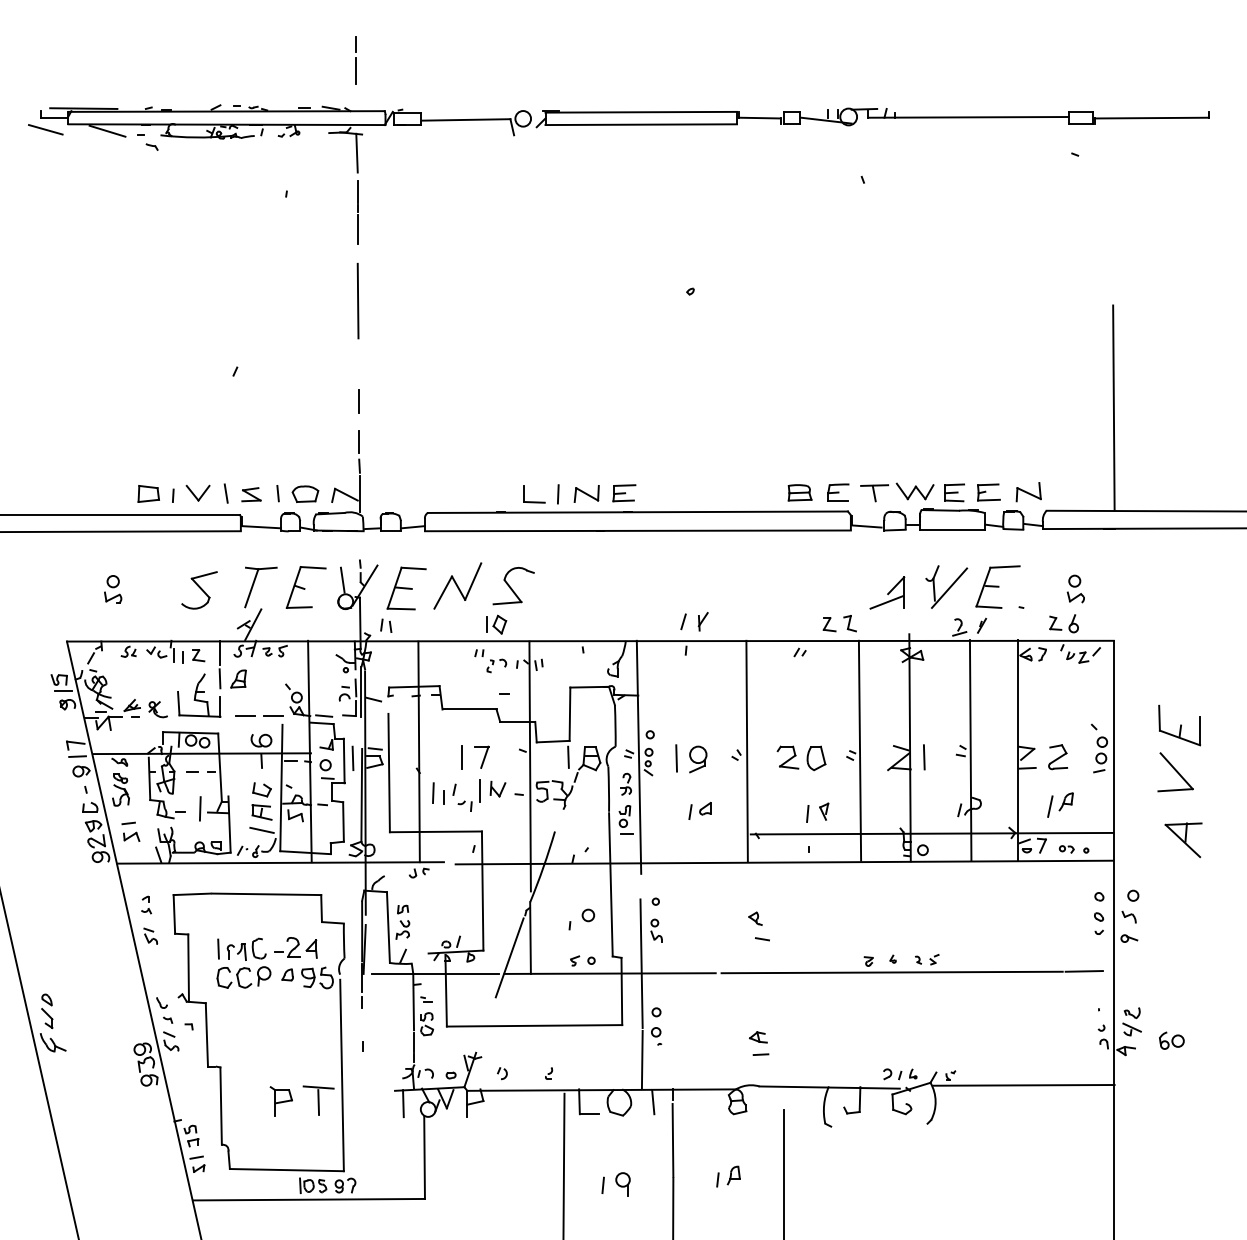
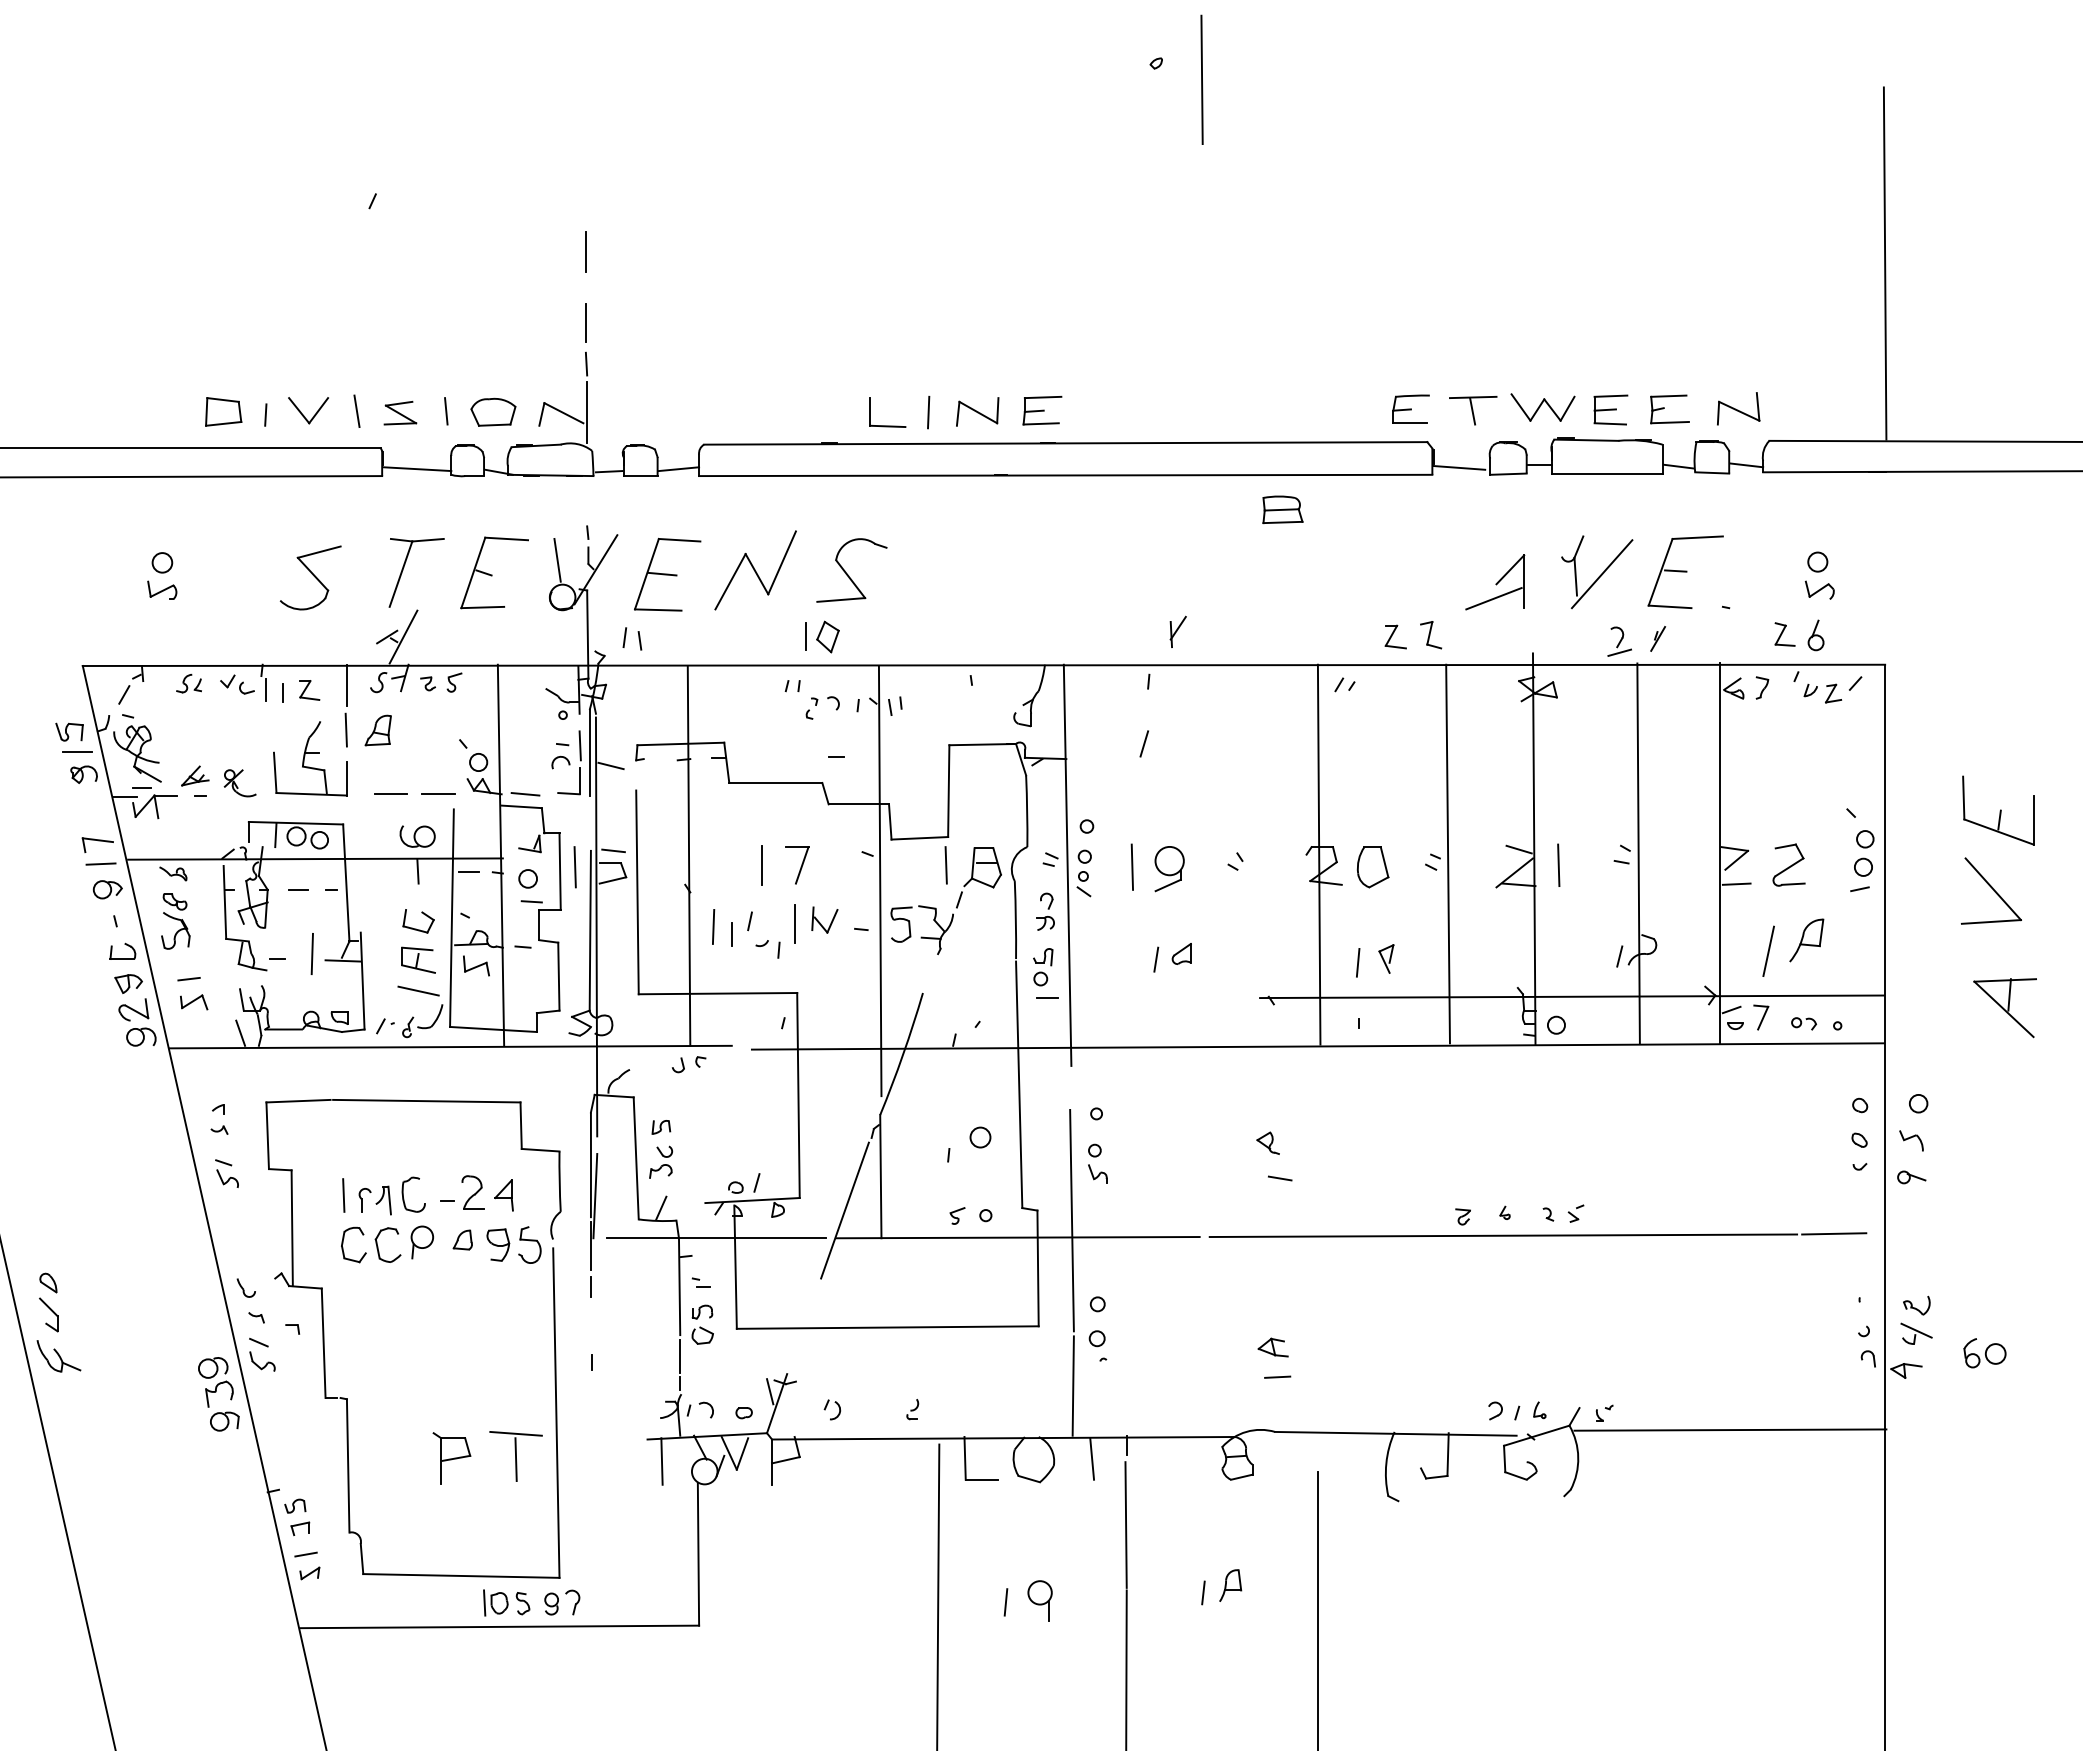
line: (357, 301) -> (1201, 80), moved
part: (799, 492) -> (1281, 509), moved
line: (683, 621) -> (1144, 743), moved
line: (746, 750) -> (1318, 853), moved
part: (1060, 804) -> (1793, 946), size x1.4

